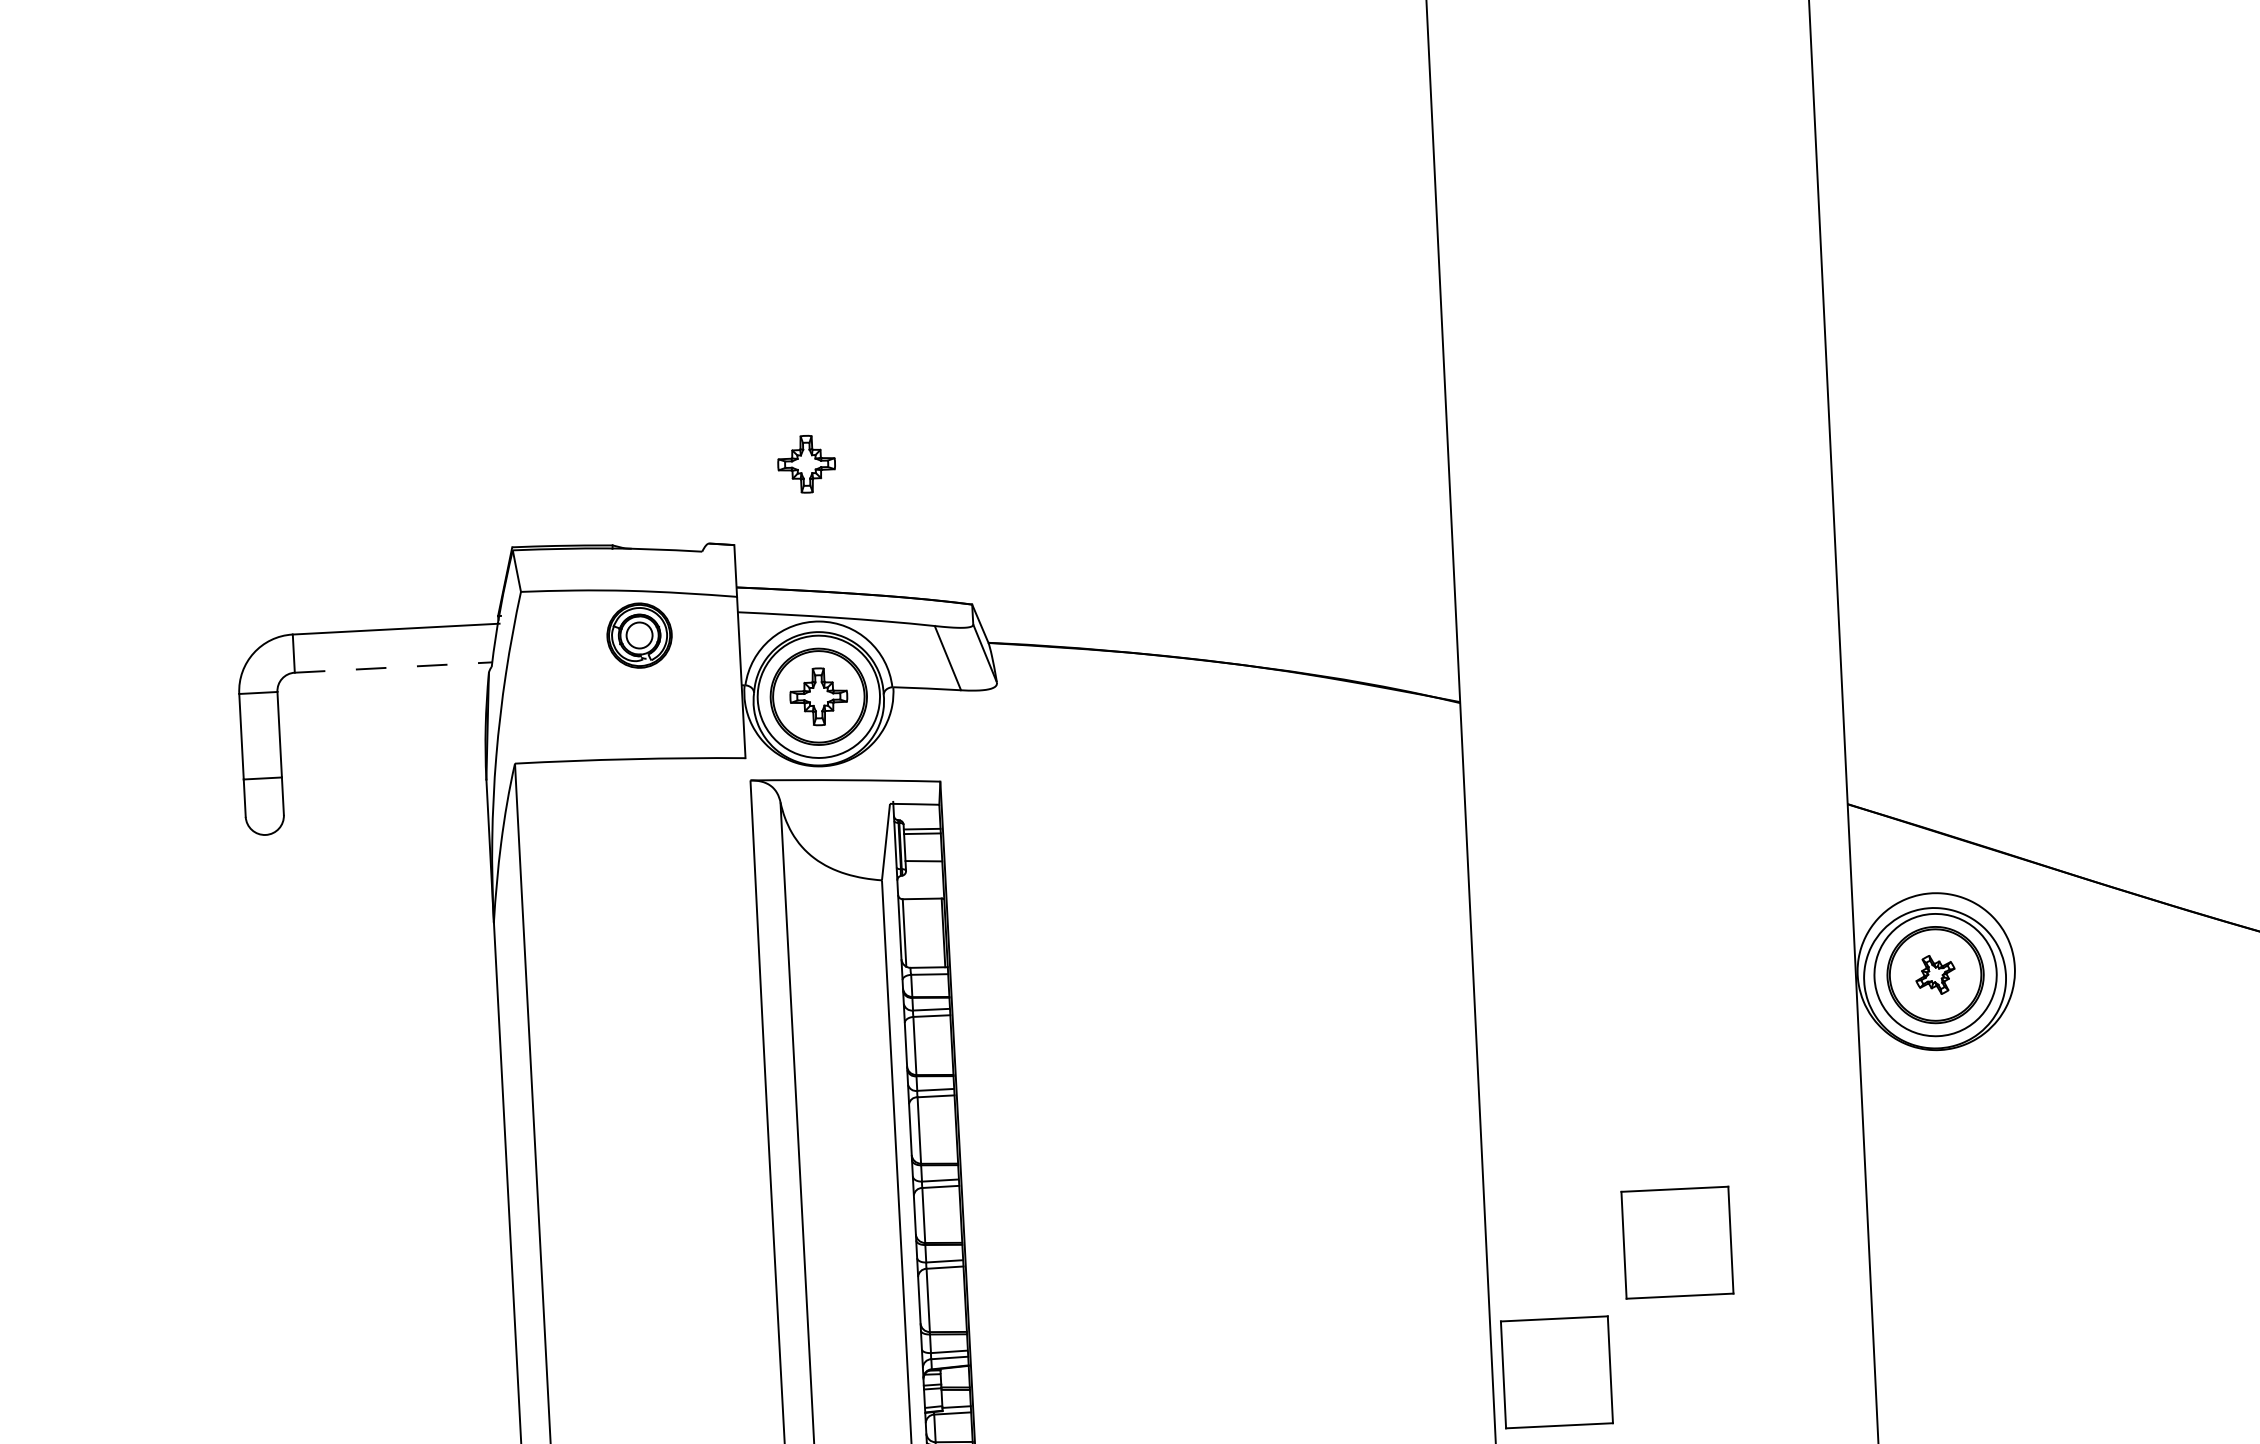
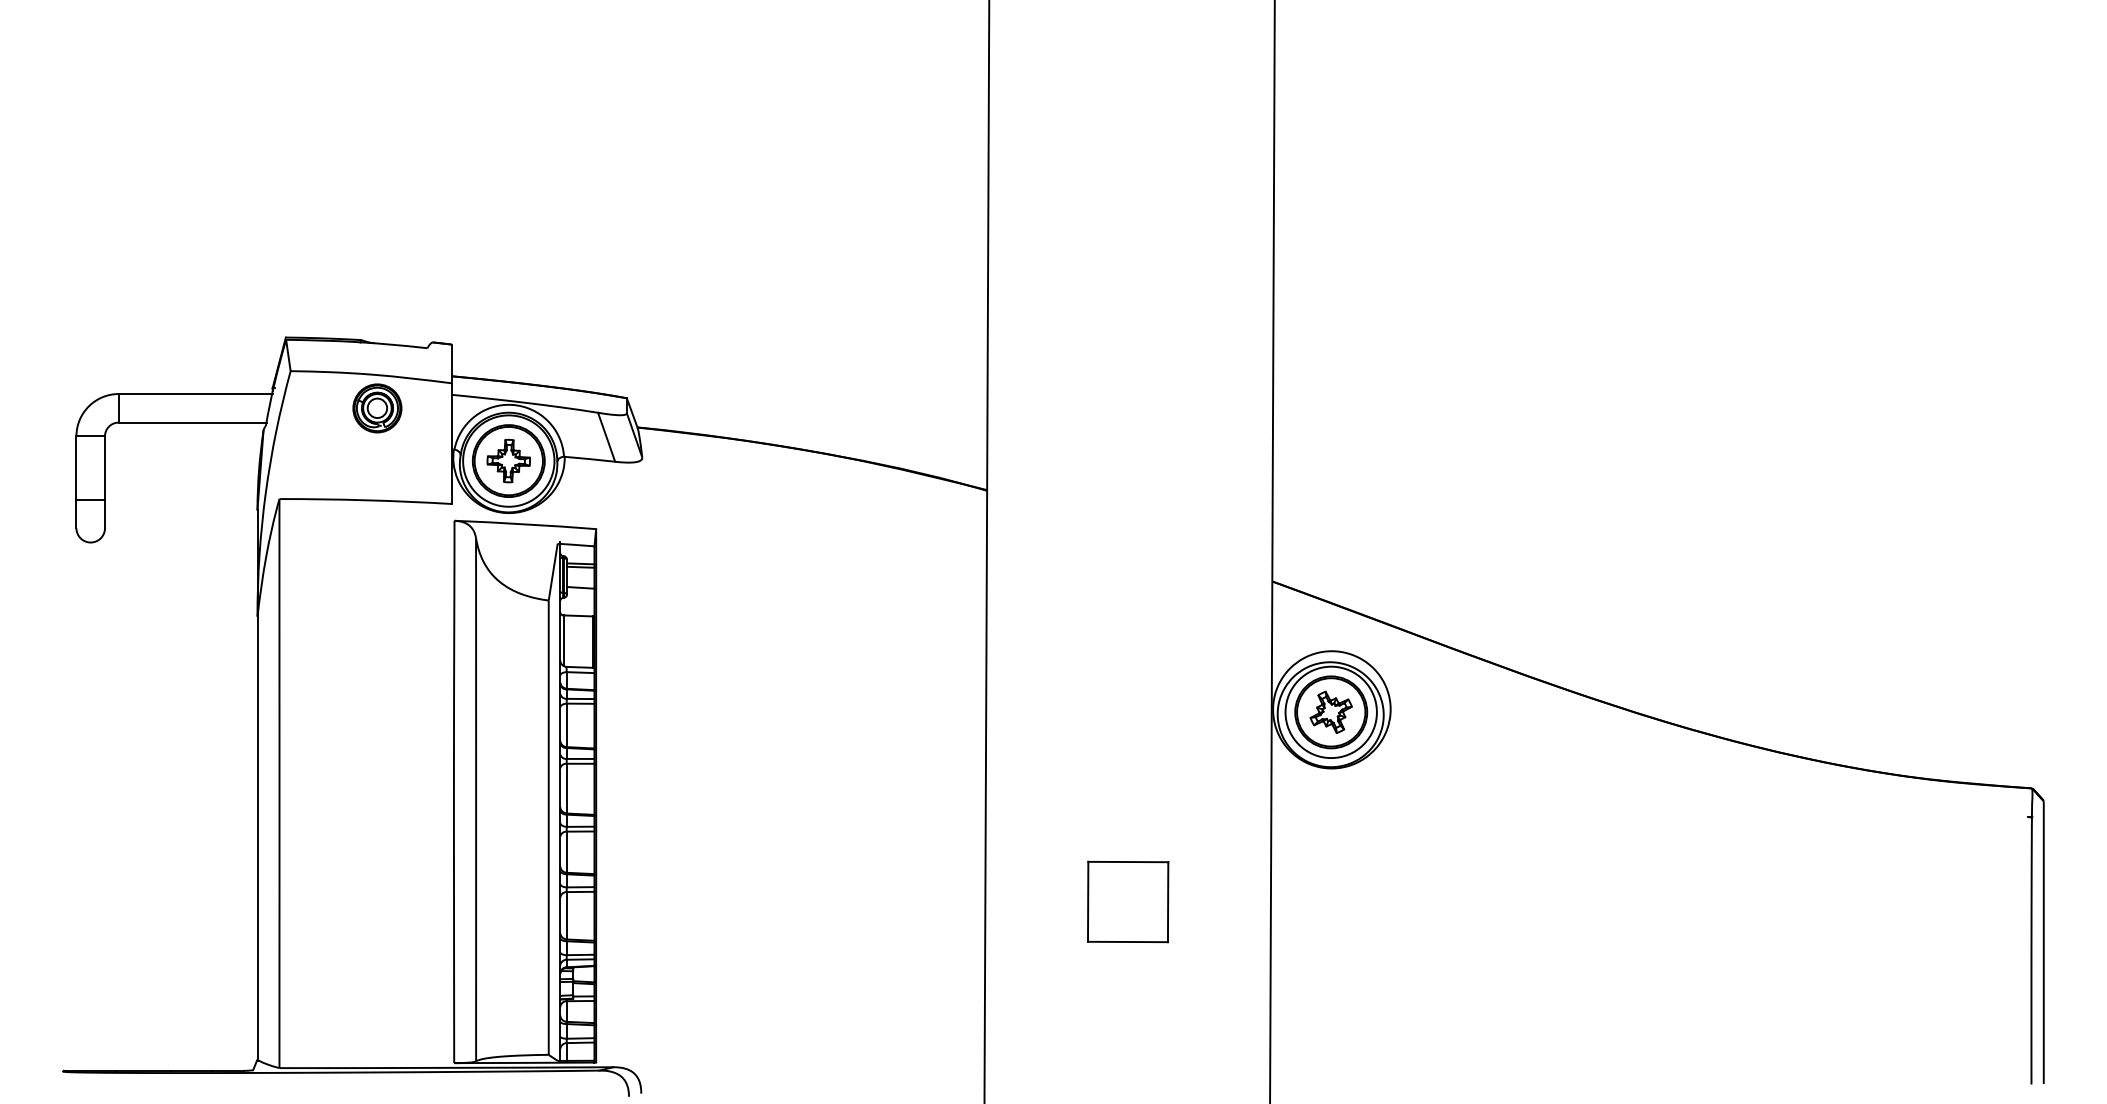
part: (806, 463) -> (508, 286), removed
line: (393, 667) -> (192, 422), dashed -> solid
part: (1934, 973) -> (1330, 711), size x1.43
part: (1557, 1371) -> (1033, 993), removed

